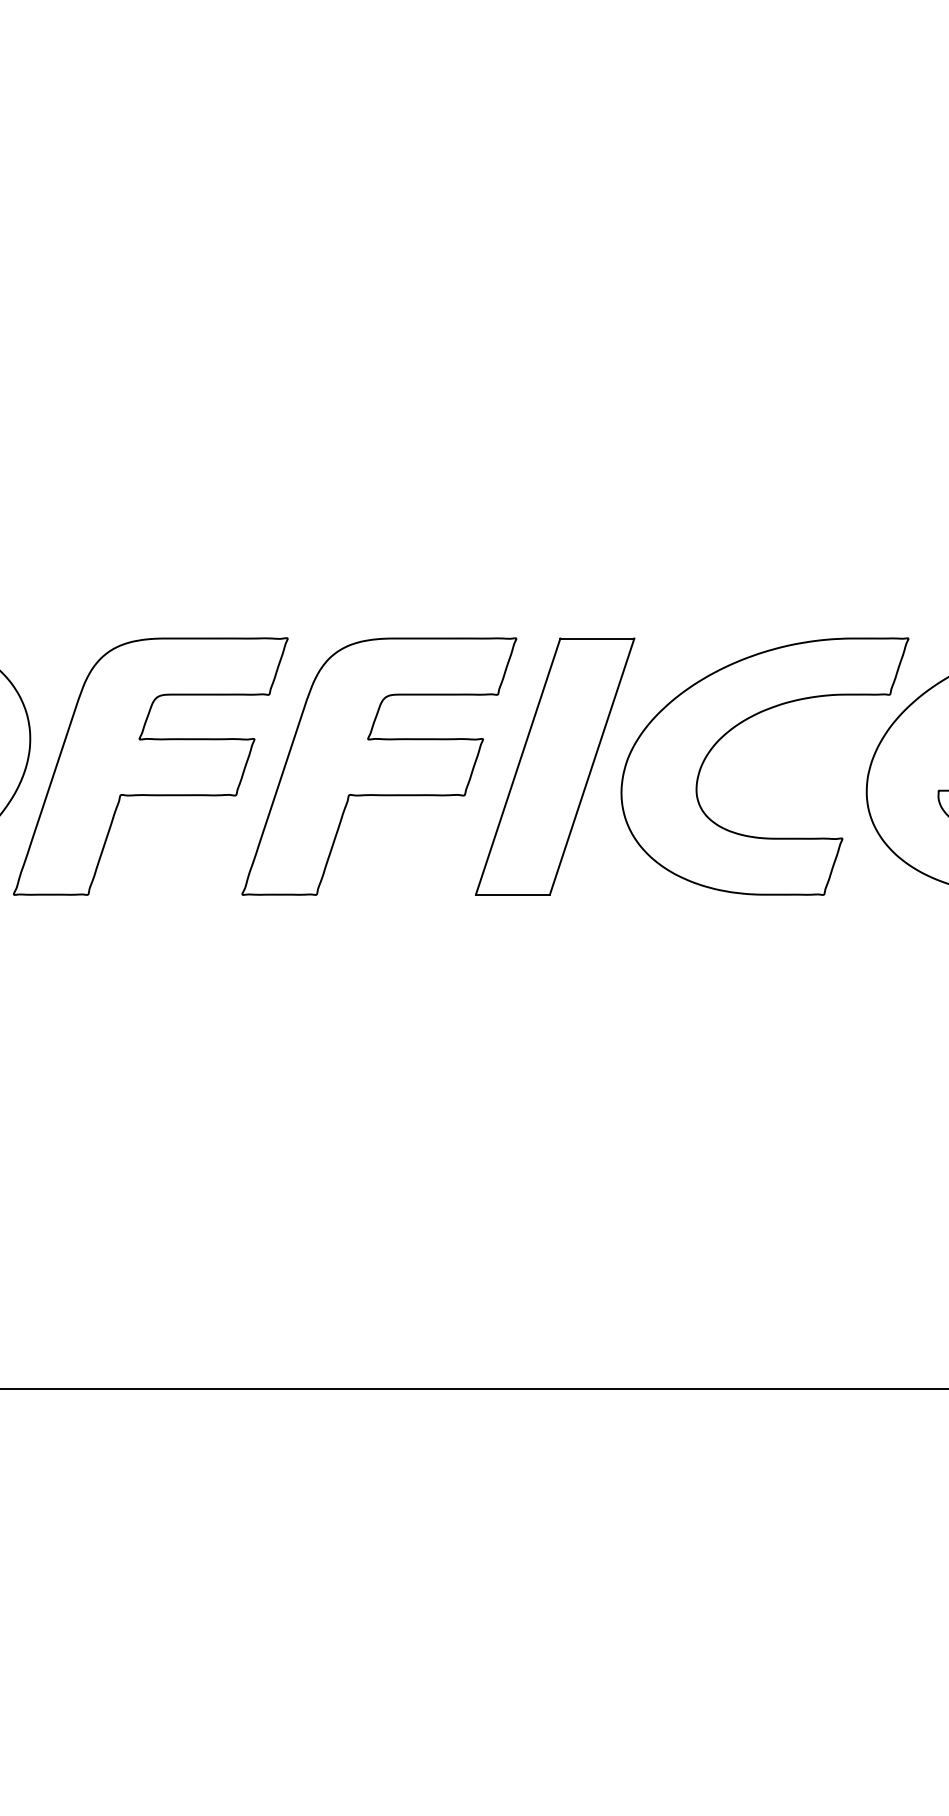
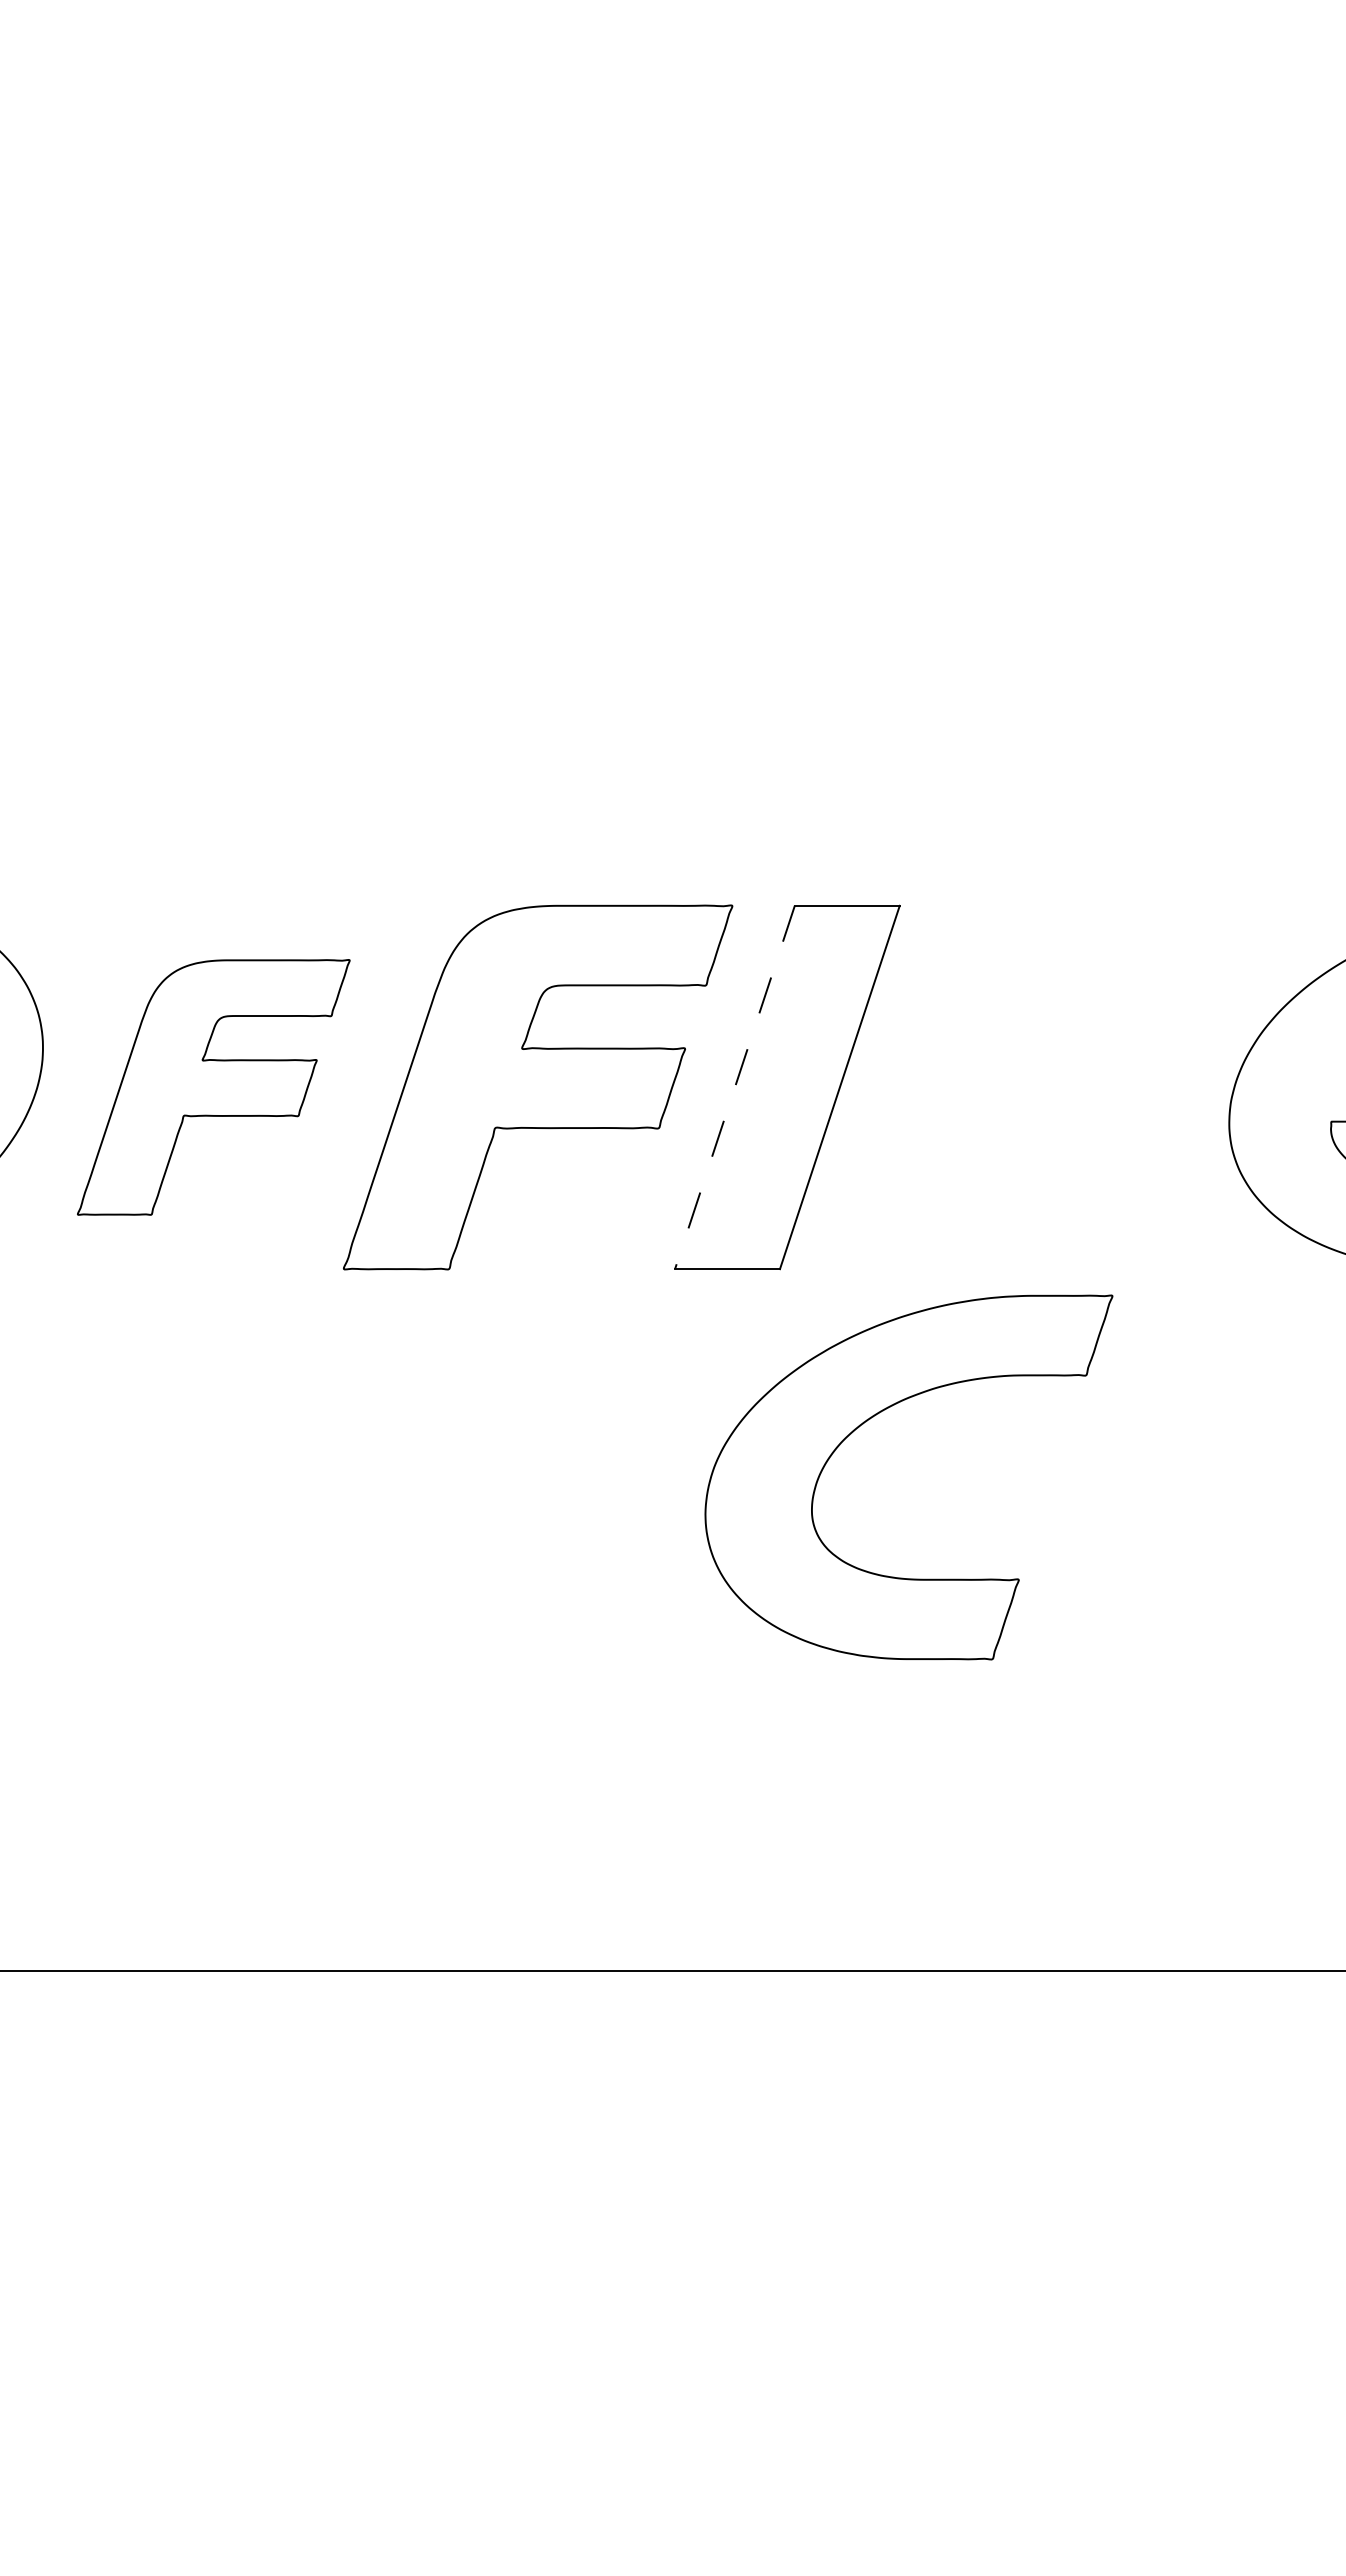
part: (737, 725) -> (870, 1419), moved
part: (150, 766) -> (213, 1087), size x0.7
line: (517, 766) -> (734, 1087), solid -> dashed

